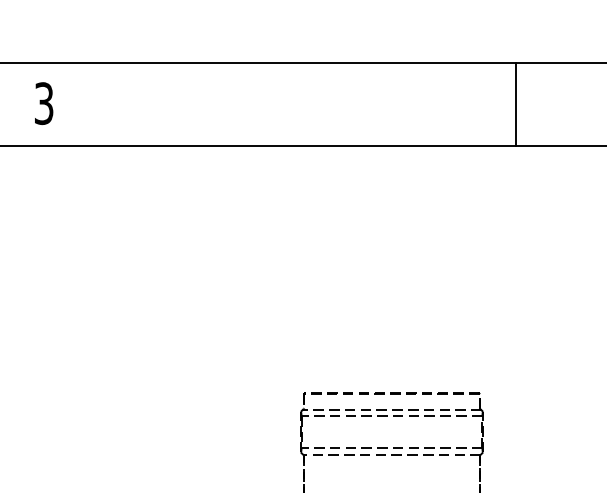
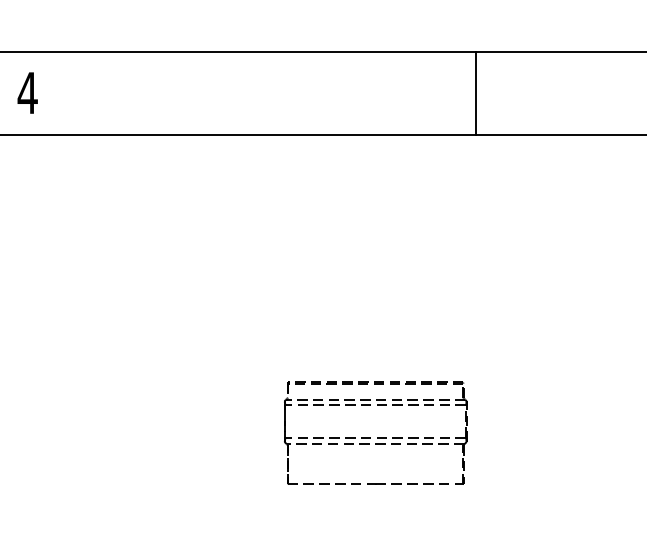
text: (43, 103) -> (27, 92), 3 -> 4
line: (515, 104) -> (476, 93), moved

